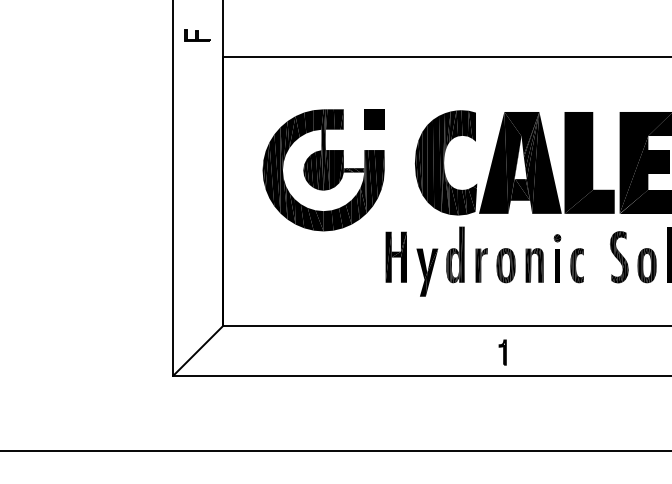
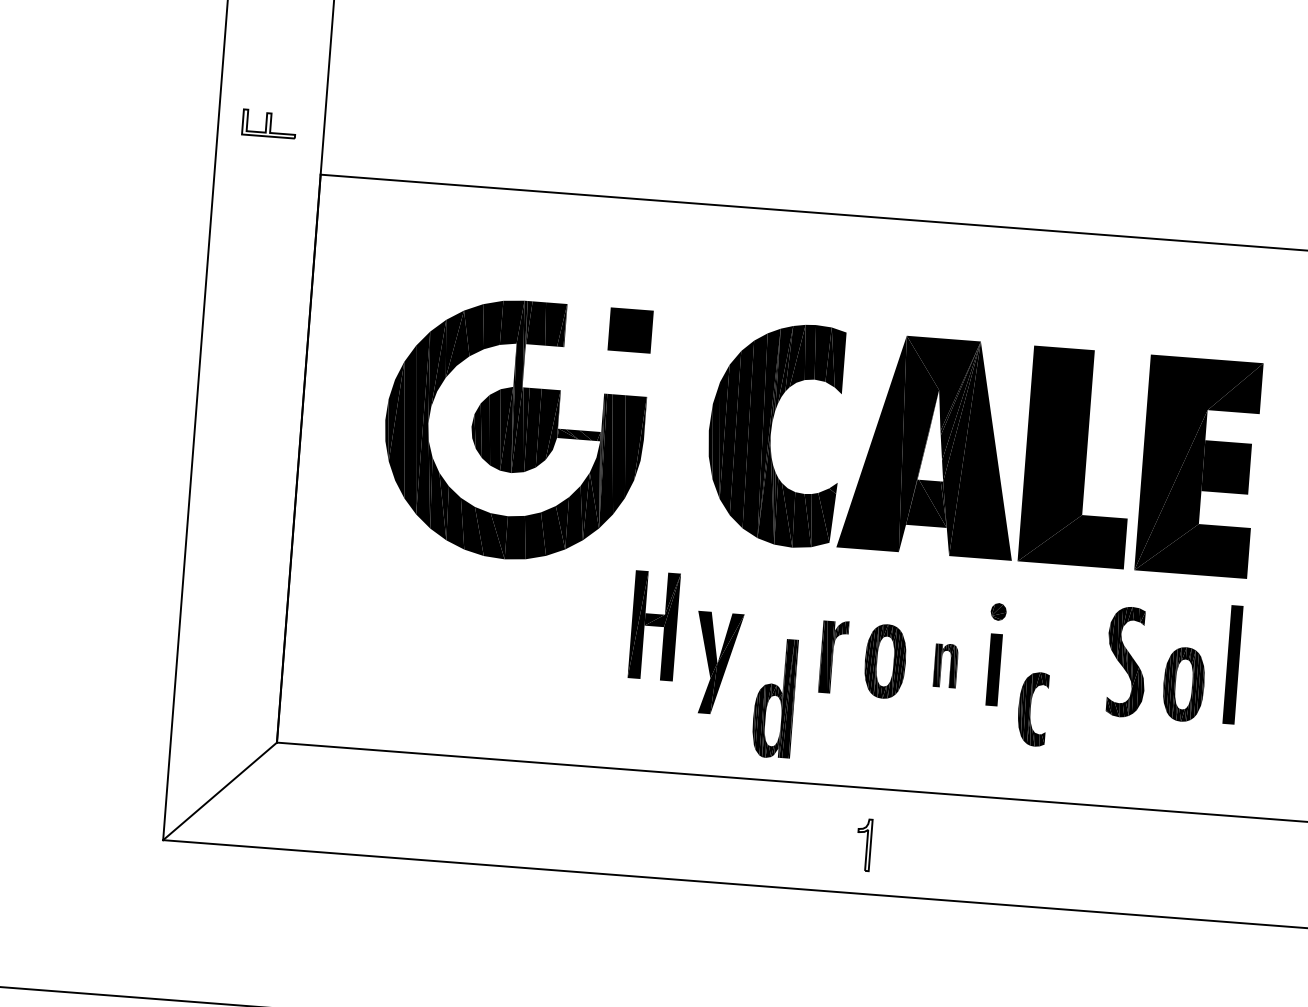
part: (455, 254) -> (774, 697), moved
part: (534, 265) -> (945, 665), size x0.6
part: (576, 265) -> (1031, 708), moved

